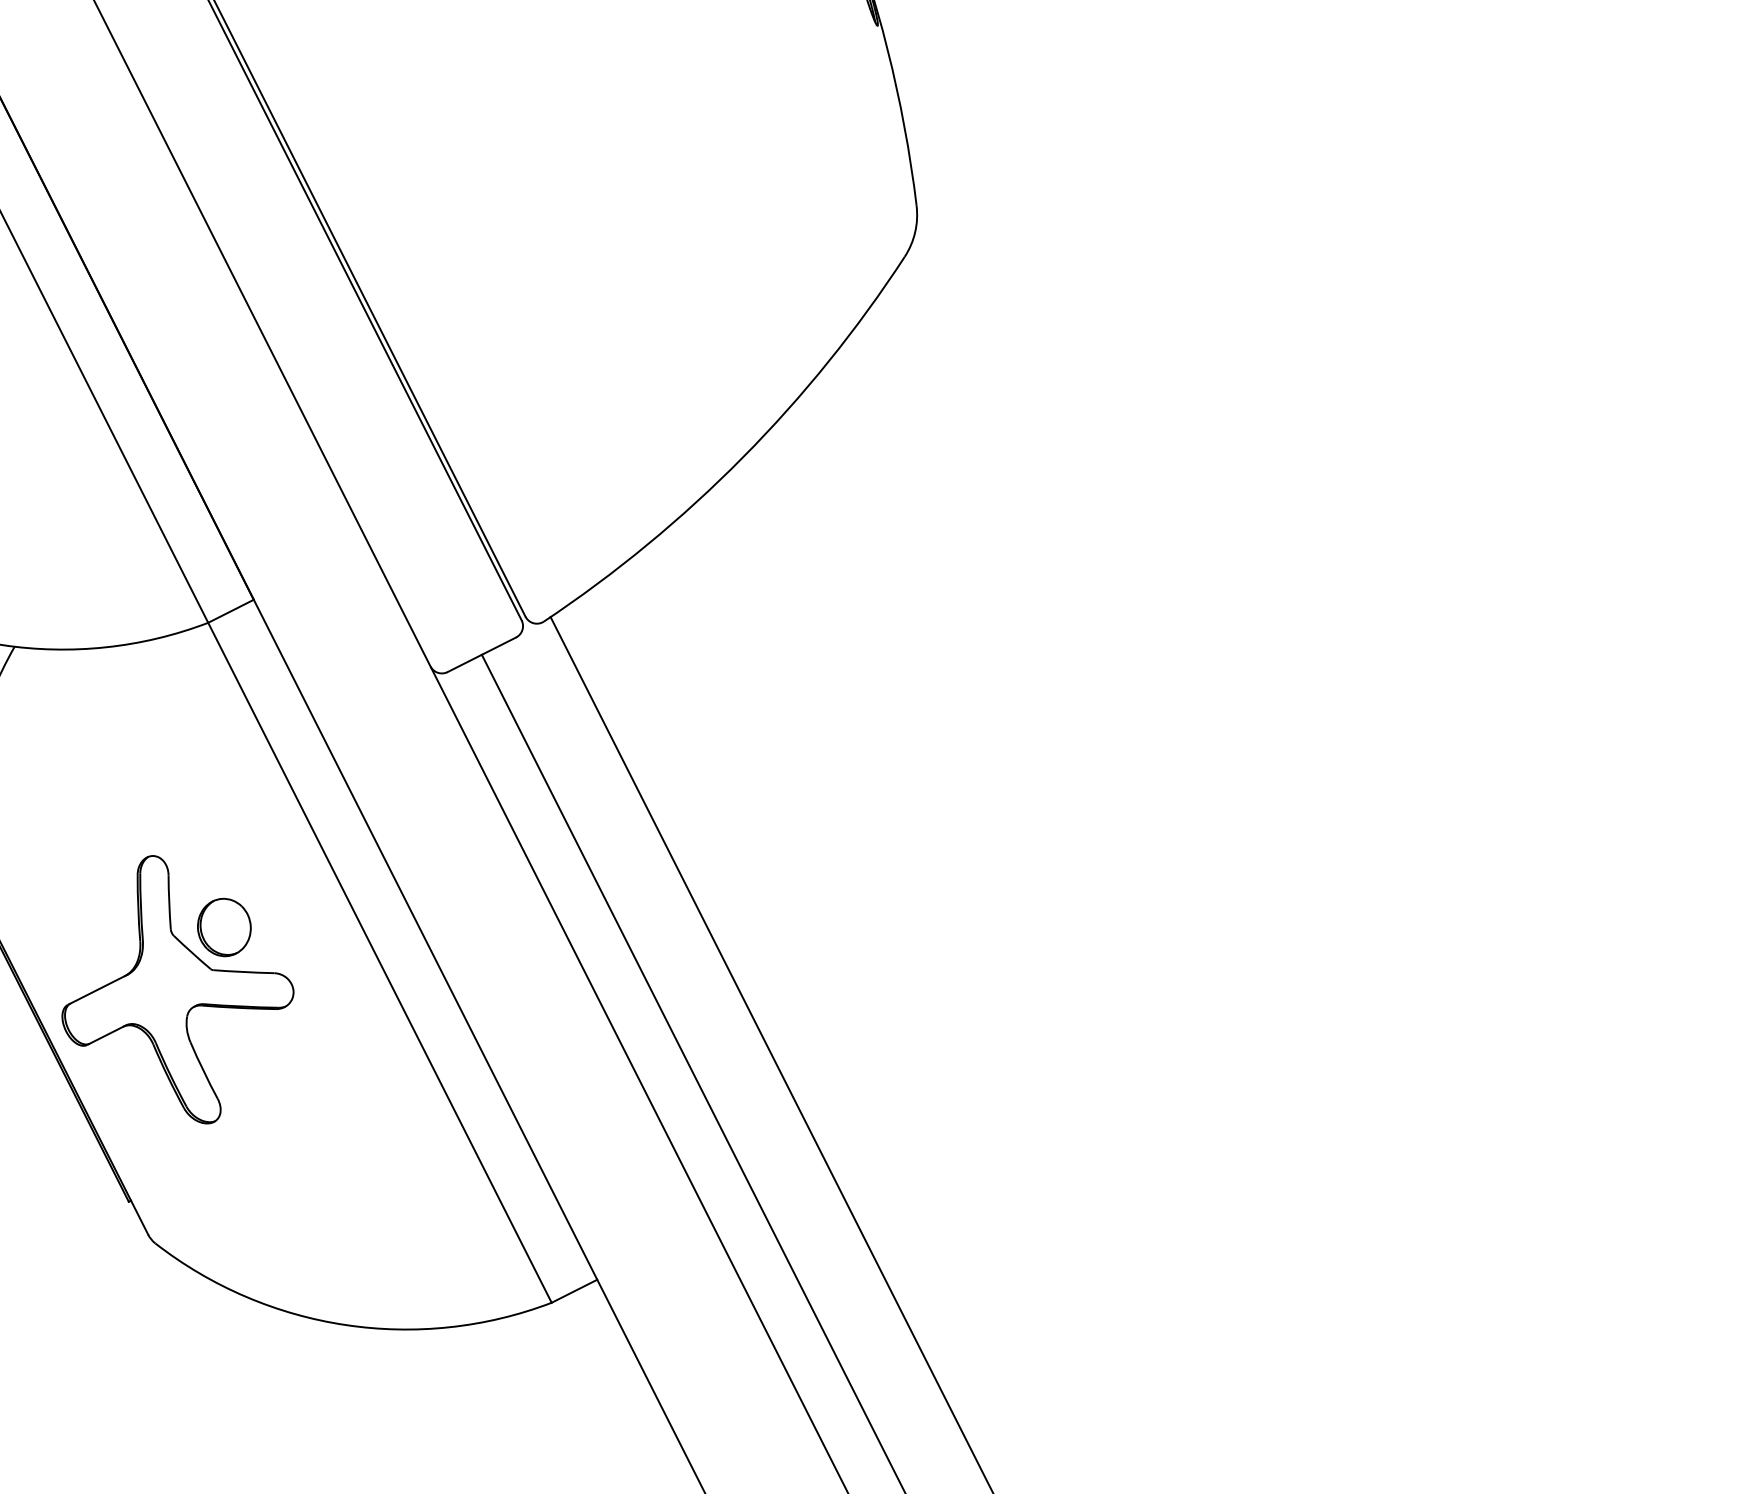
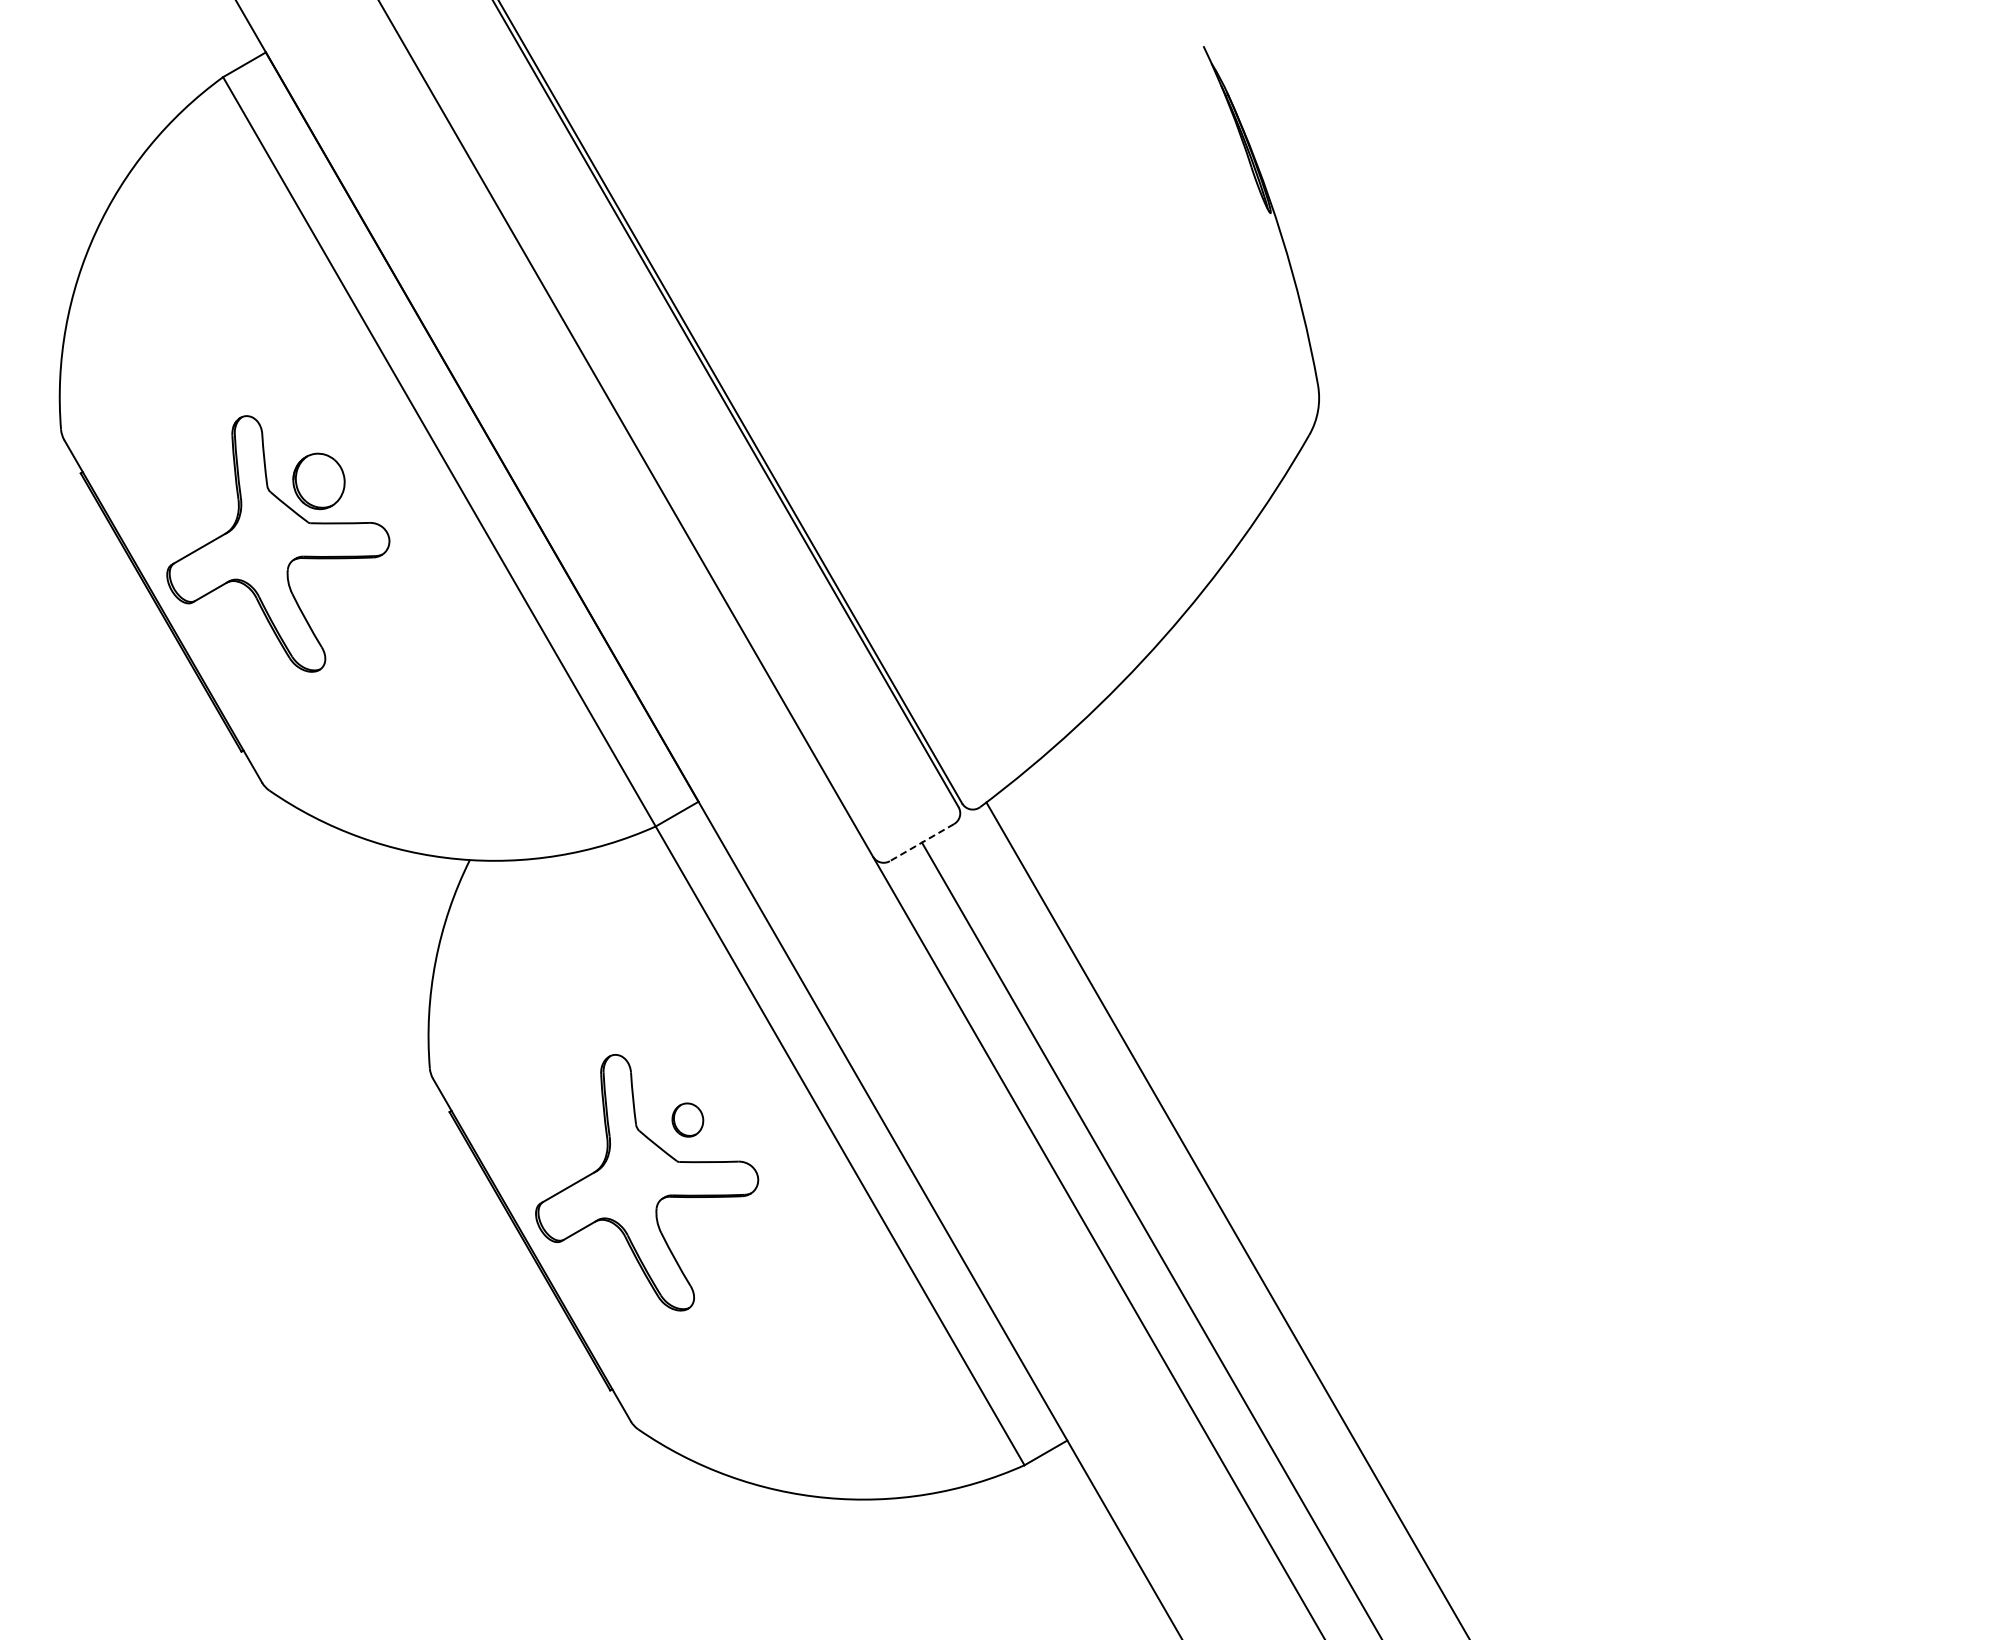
line: (481, 654) -> (921, 842), solid -> dashed
part: (224, 926) -> (687, 1119), size x0.6

